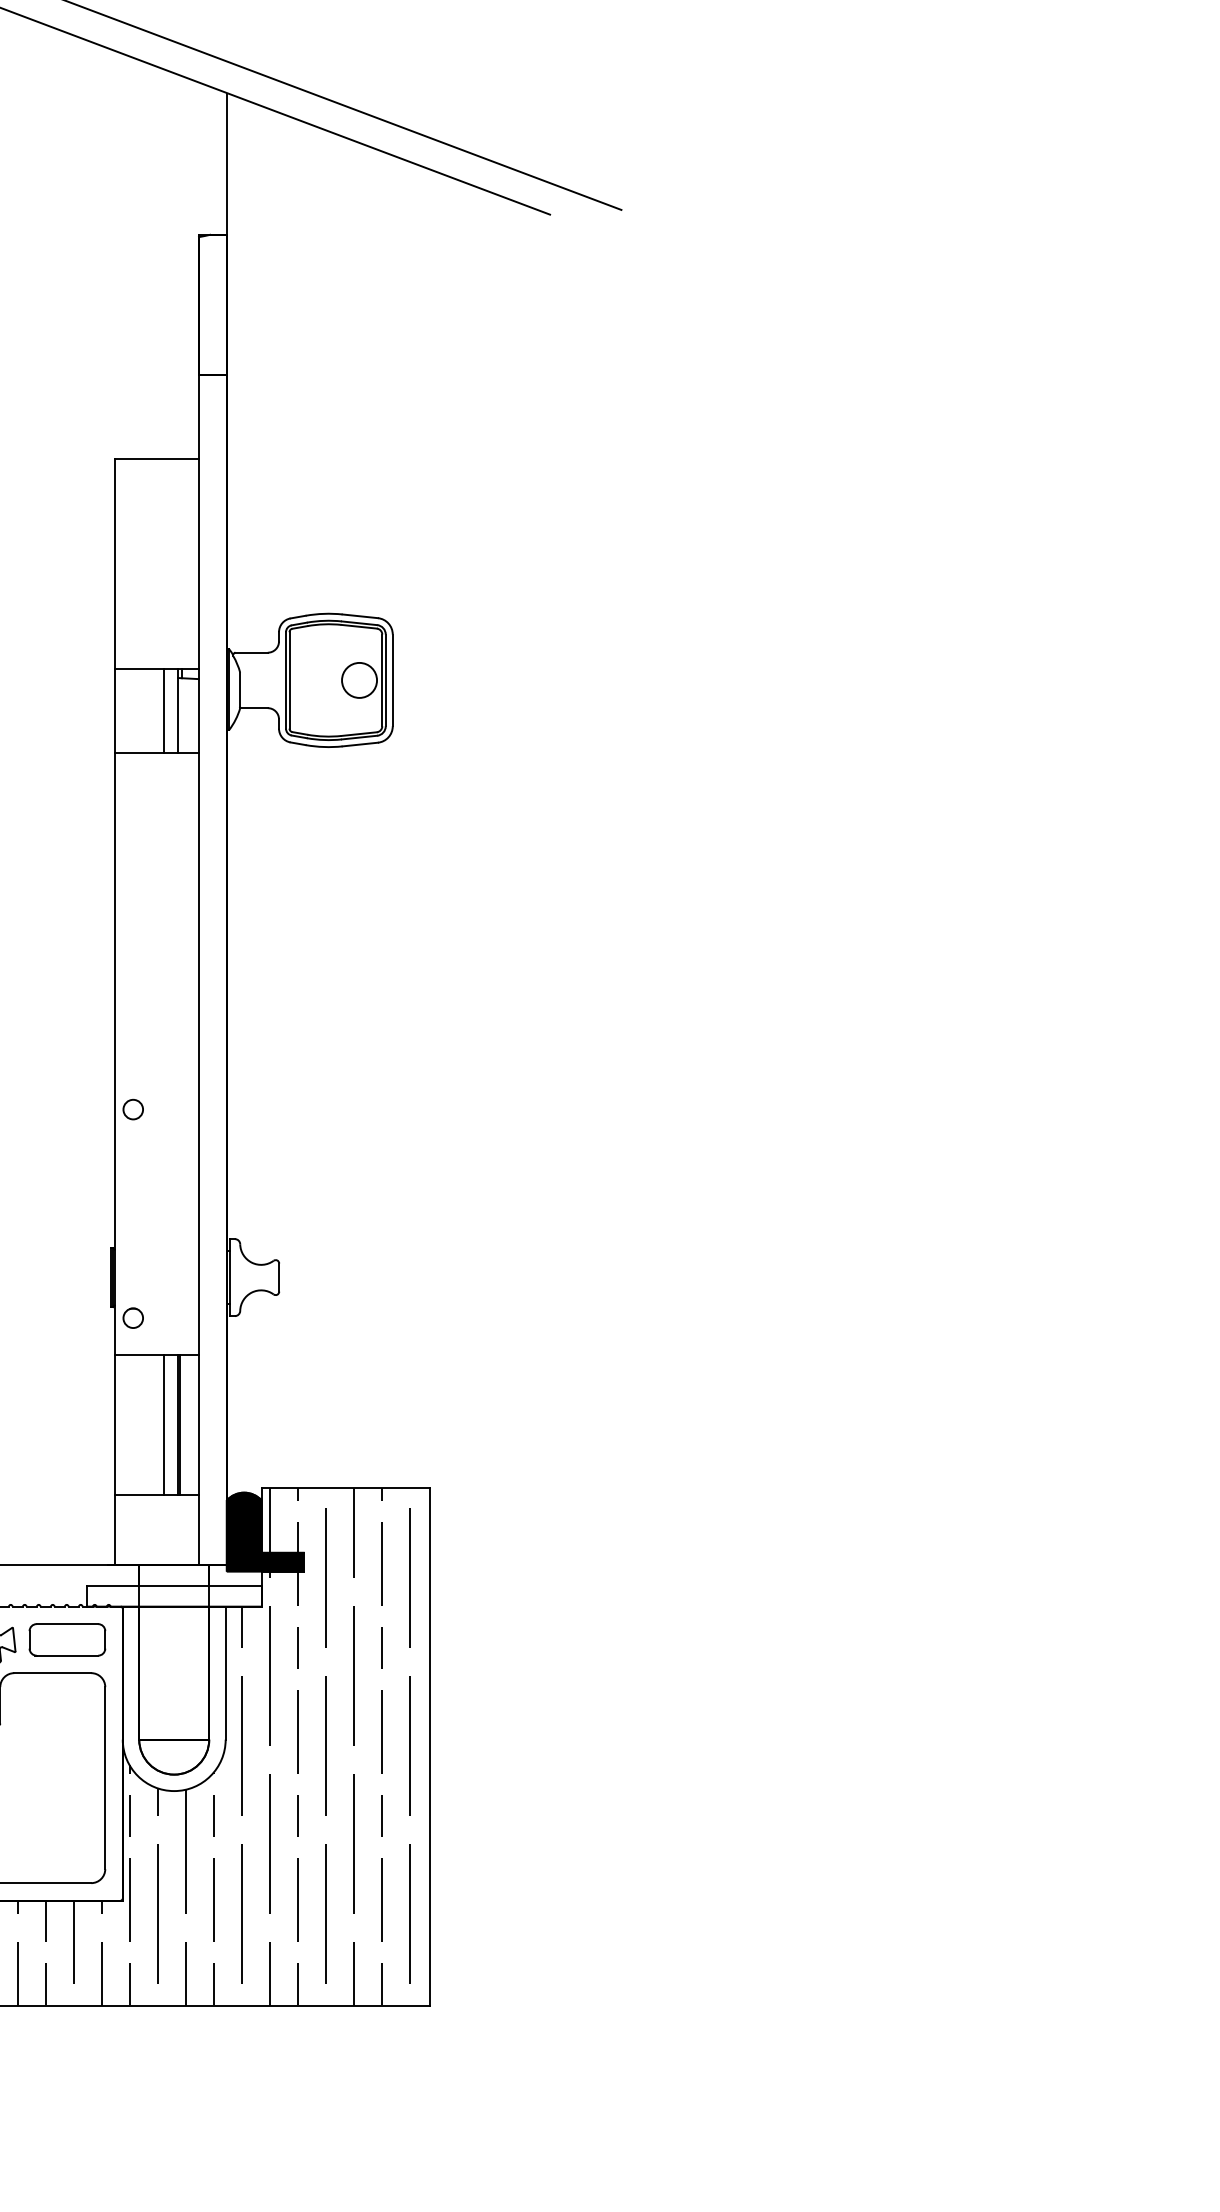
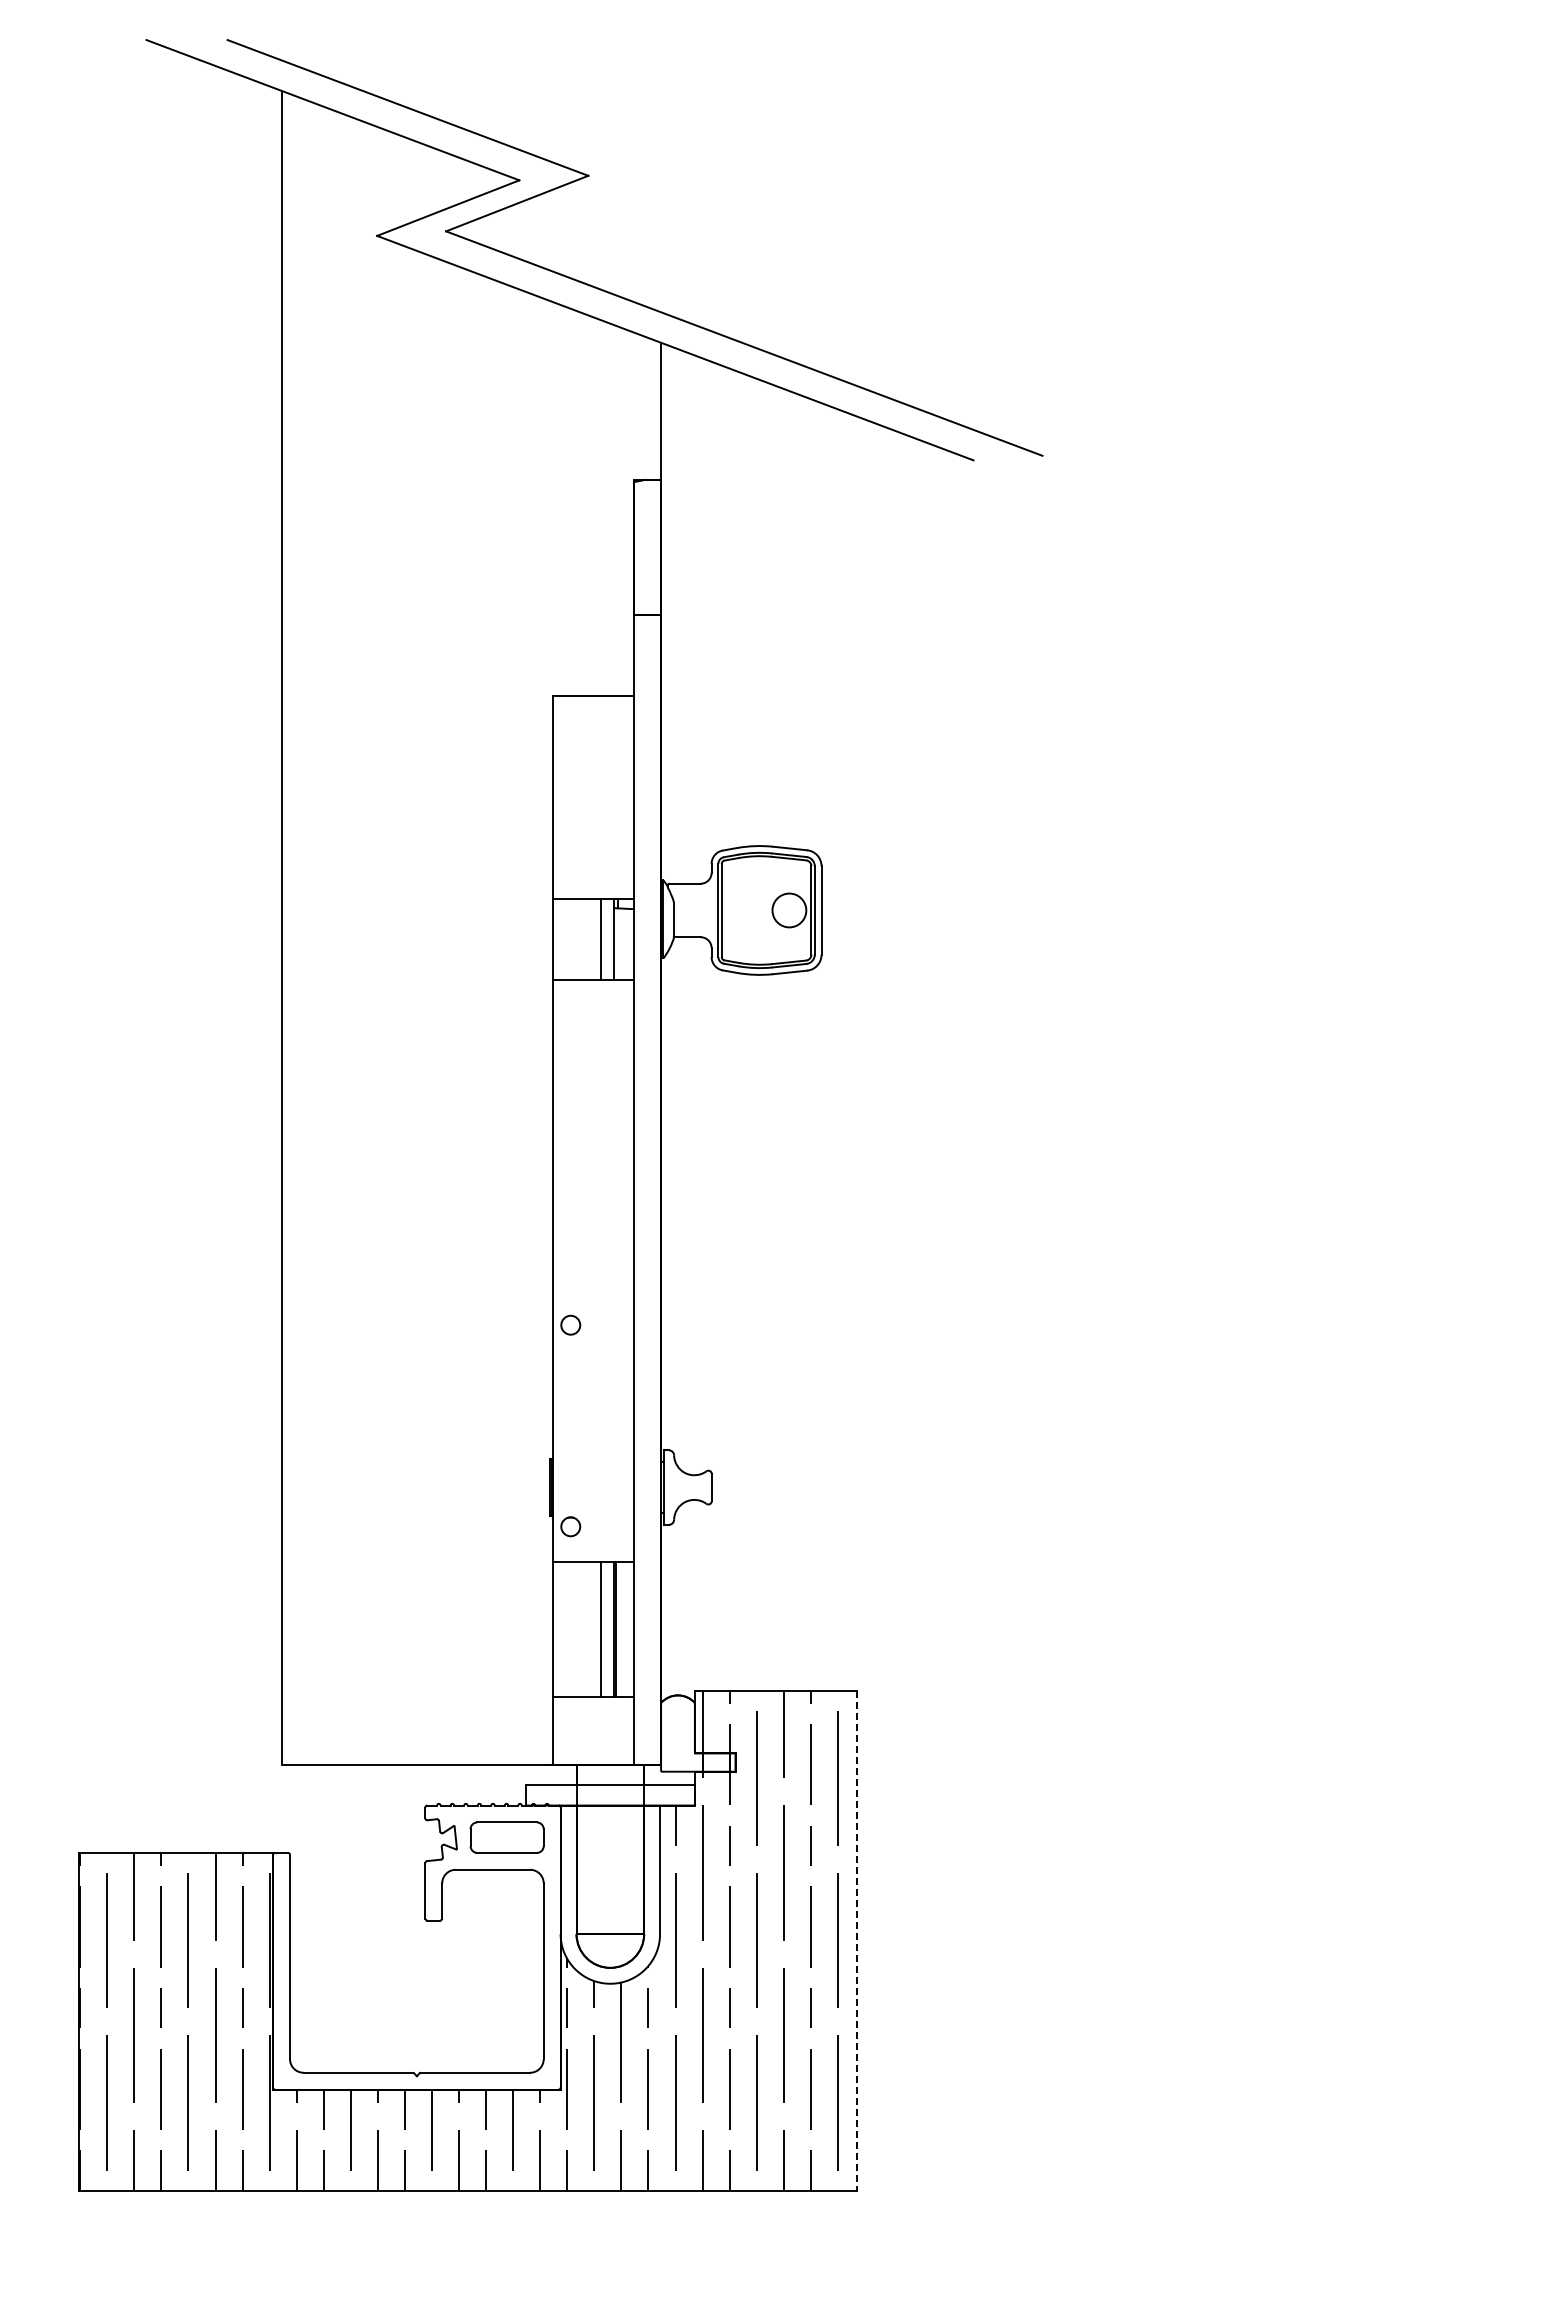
fill: (265, 1532) -> (698, 1733), removed
line: (429, 1747) -> (857, 1941), solid -> dashed

